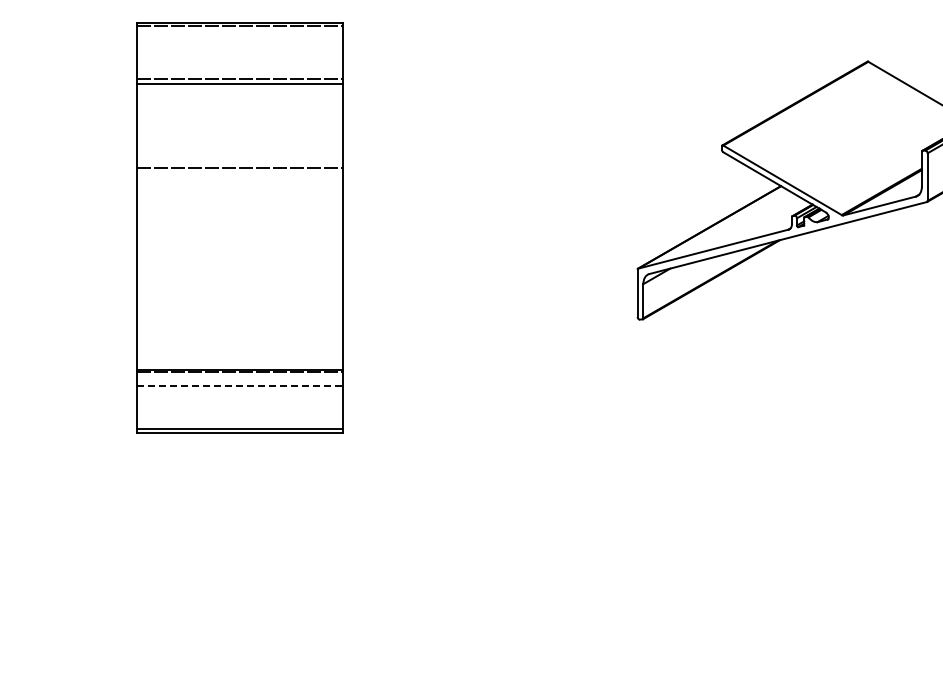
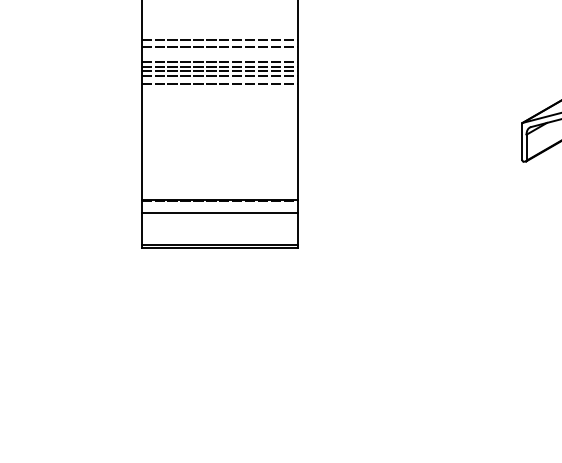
line: (239, 160) -> (219, 40), added
line: (239, 188) -> (219, 62), added
line: (239, 195) -> (219, 67), added
line: (239, 200) -> (219, 71), added
line: (239, 207) -> (219, 76), added
line: (239, 217) -> (219, 84), added
line: (239, 386) -> (219, 212), dashed -> solid

